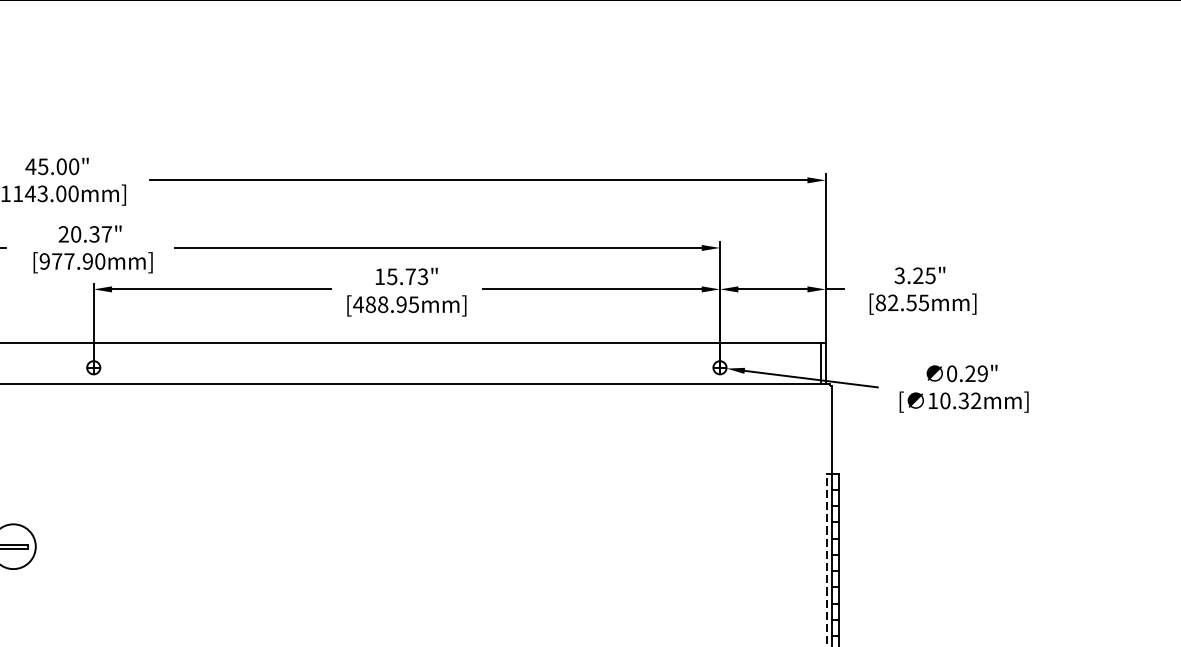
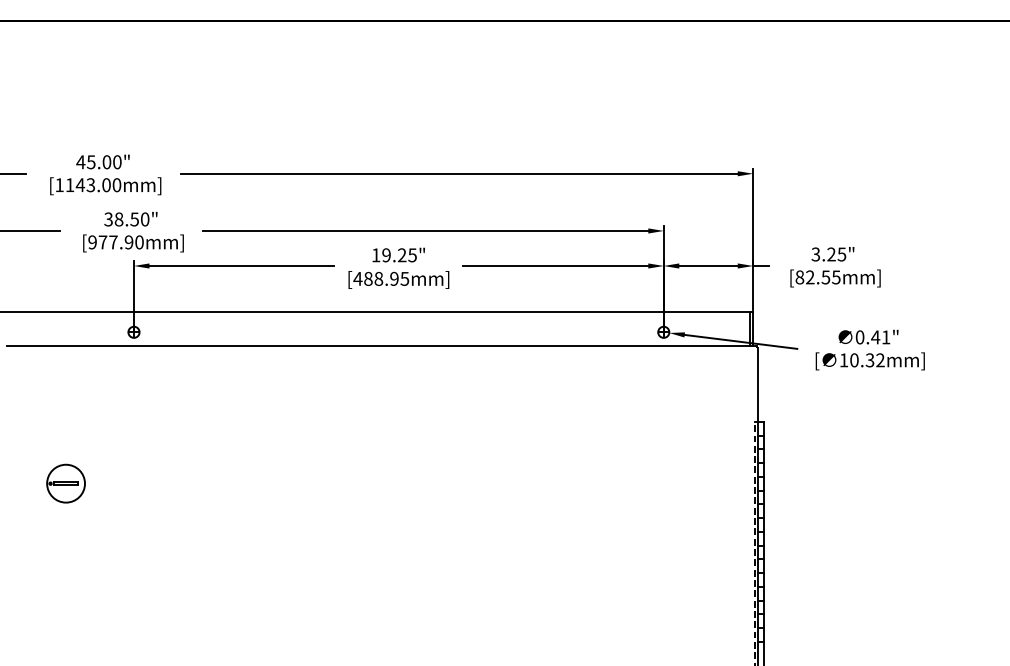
text: (84, 234) -> (126, 219), 20.37" -> 38.50"
text: (407, 276) -> (399, 255), 15.73" -> 19.25"
text: (976, 373) -> (880, 337), 0.29" -> 0.41"

